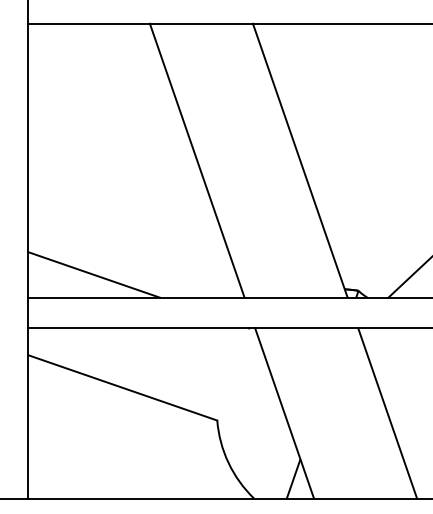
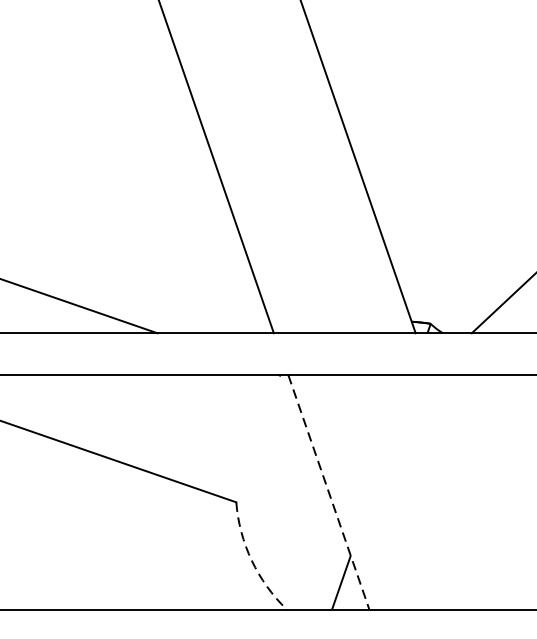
line: (284, 413) -> (328, 492), solid -> dashed
line: (387, 413) -> (470, 492), removed
arc: (228, 462) -> (251, 560), solid -> dashed

